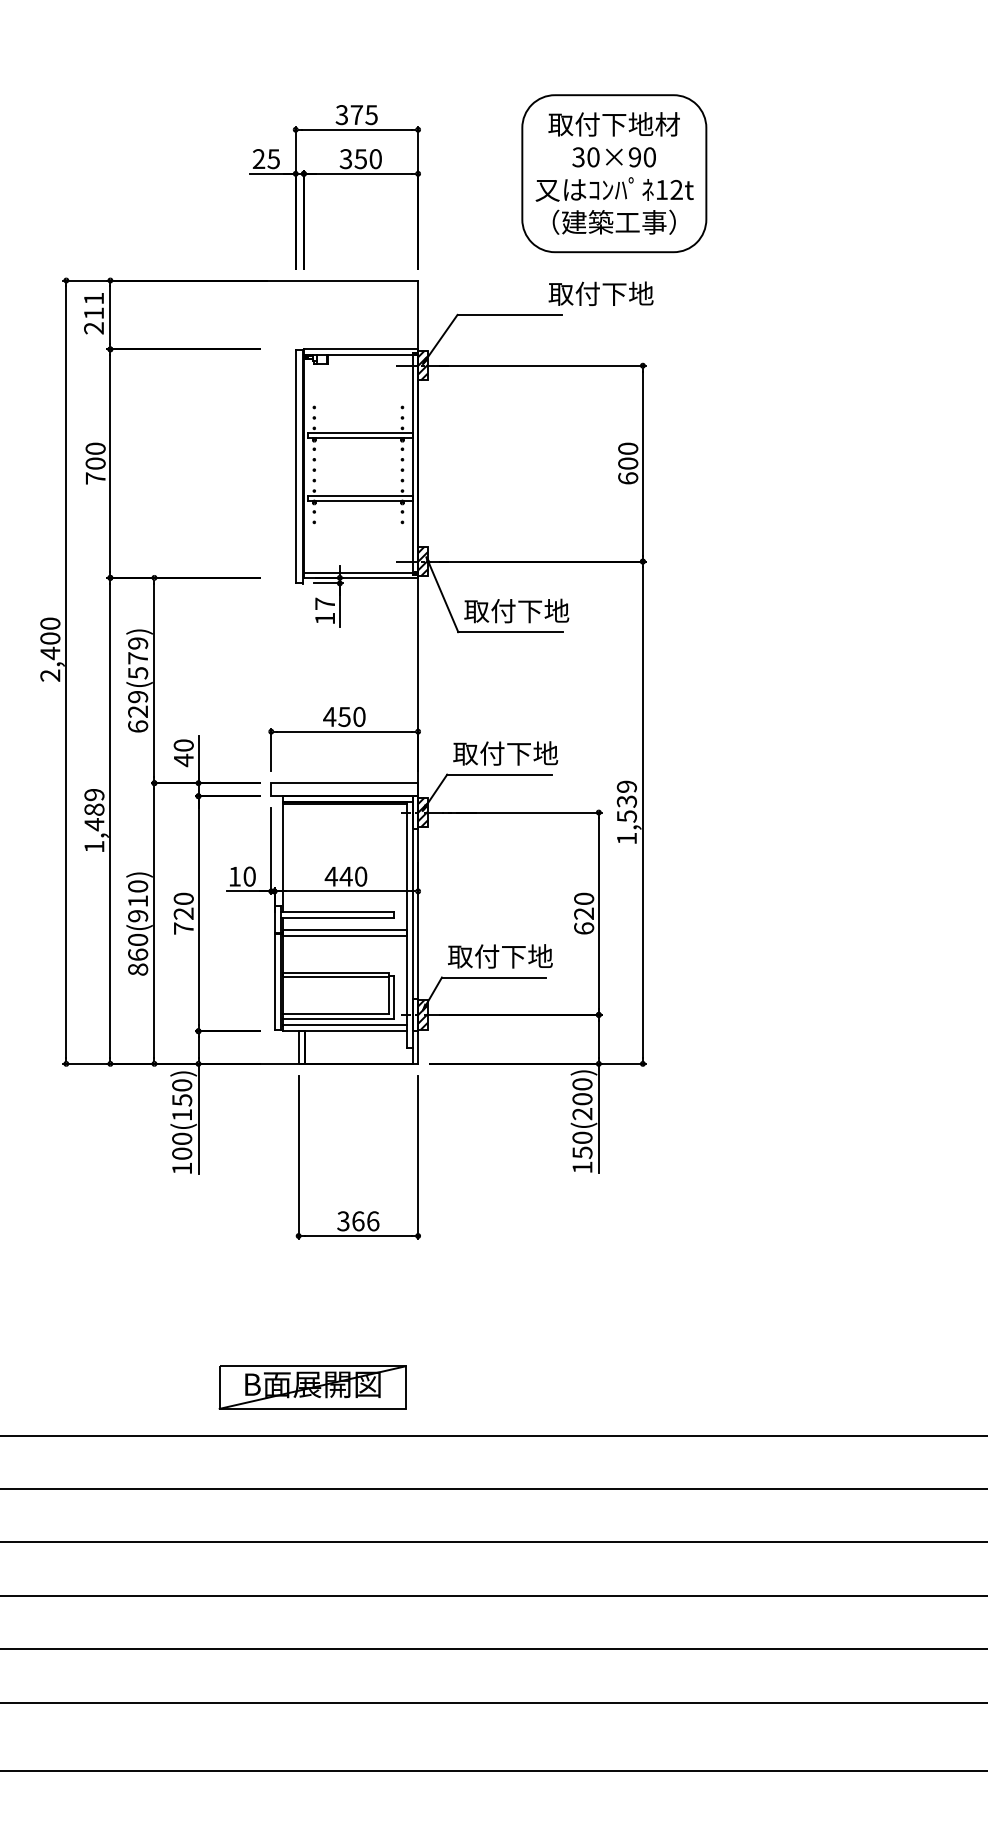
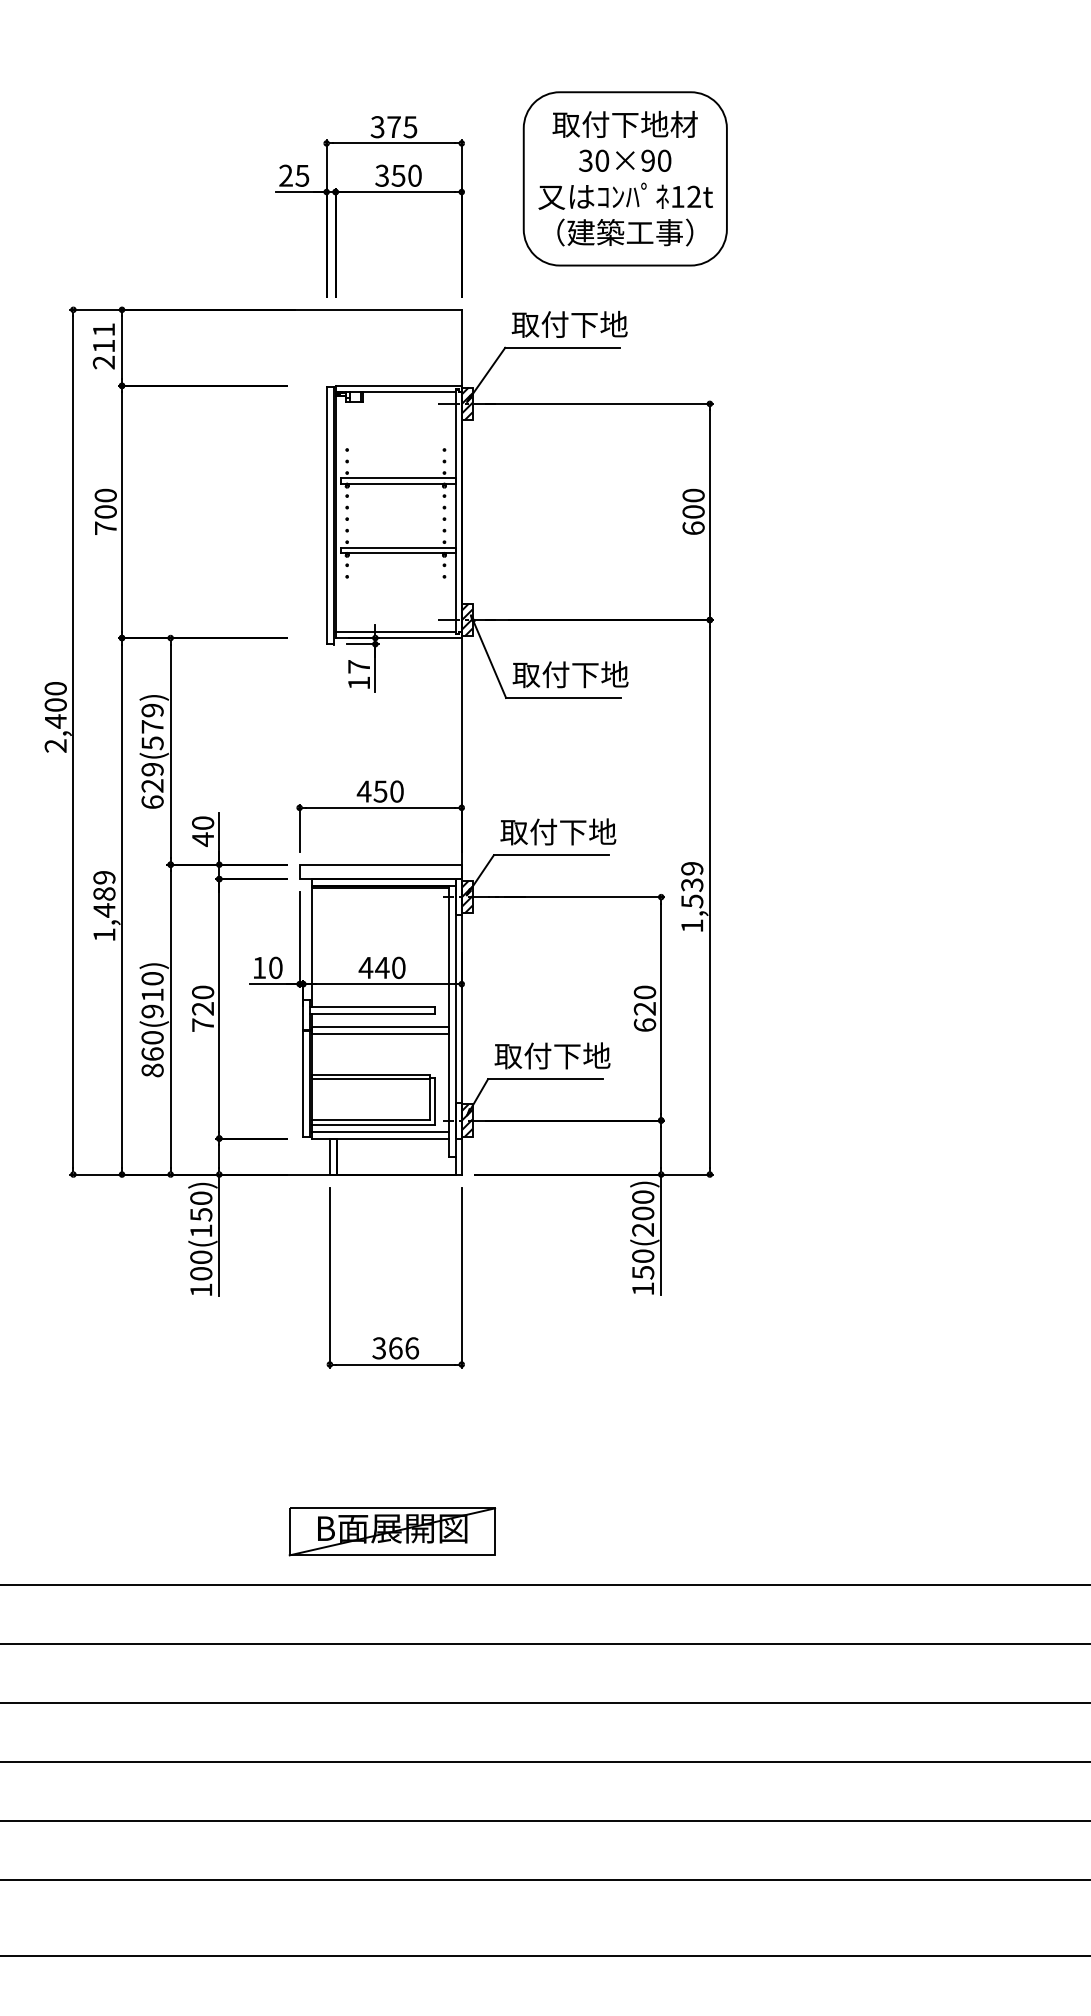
part: (613, 173) -> (624, 178), moved
text: (600, 292) -> (569, 323), moved
part: (312, 1387) -> (392, 1531), moved

